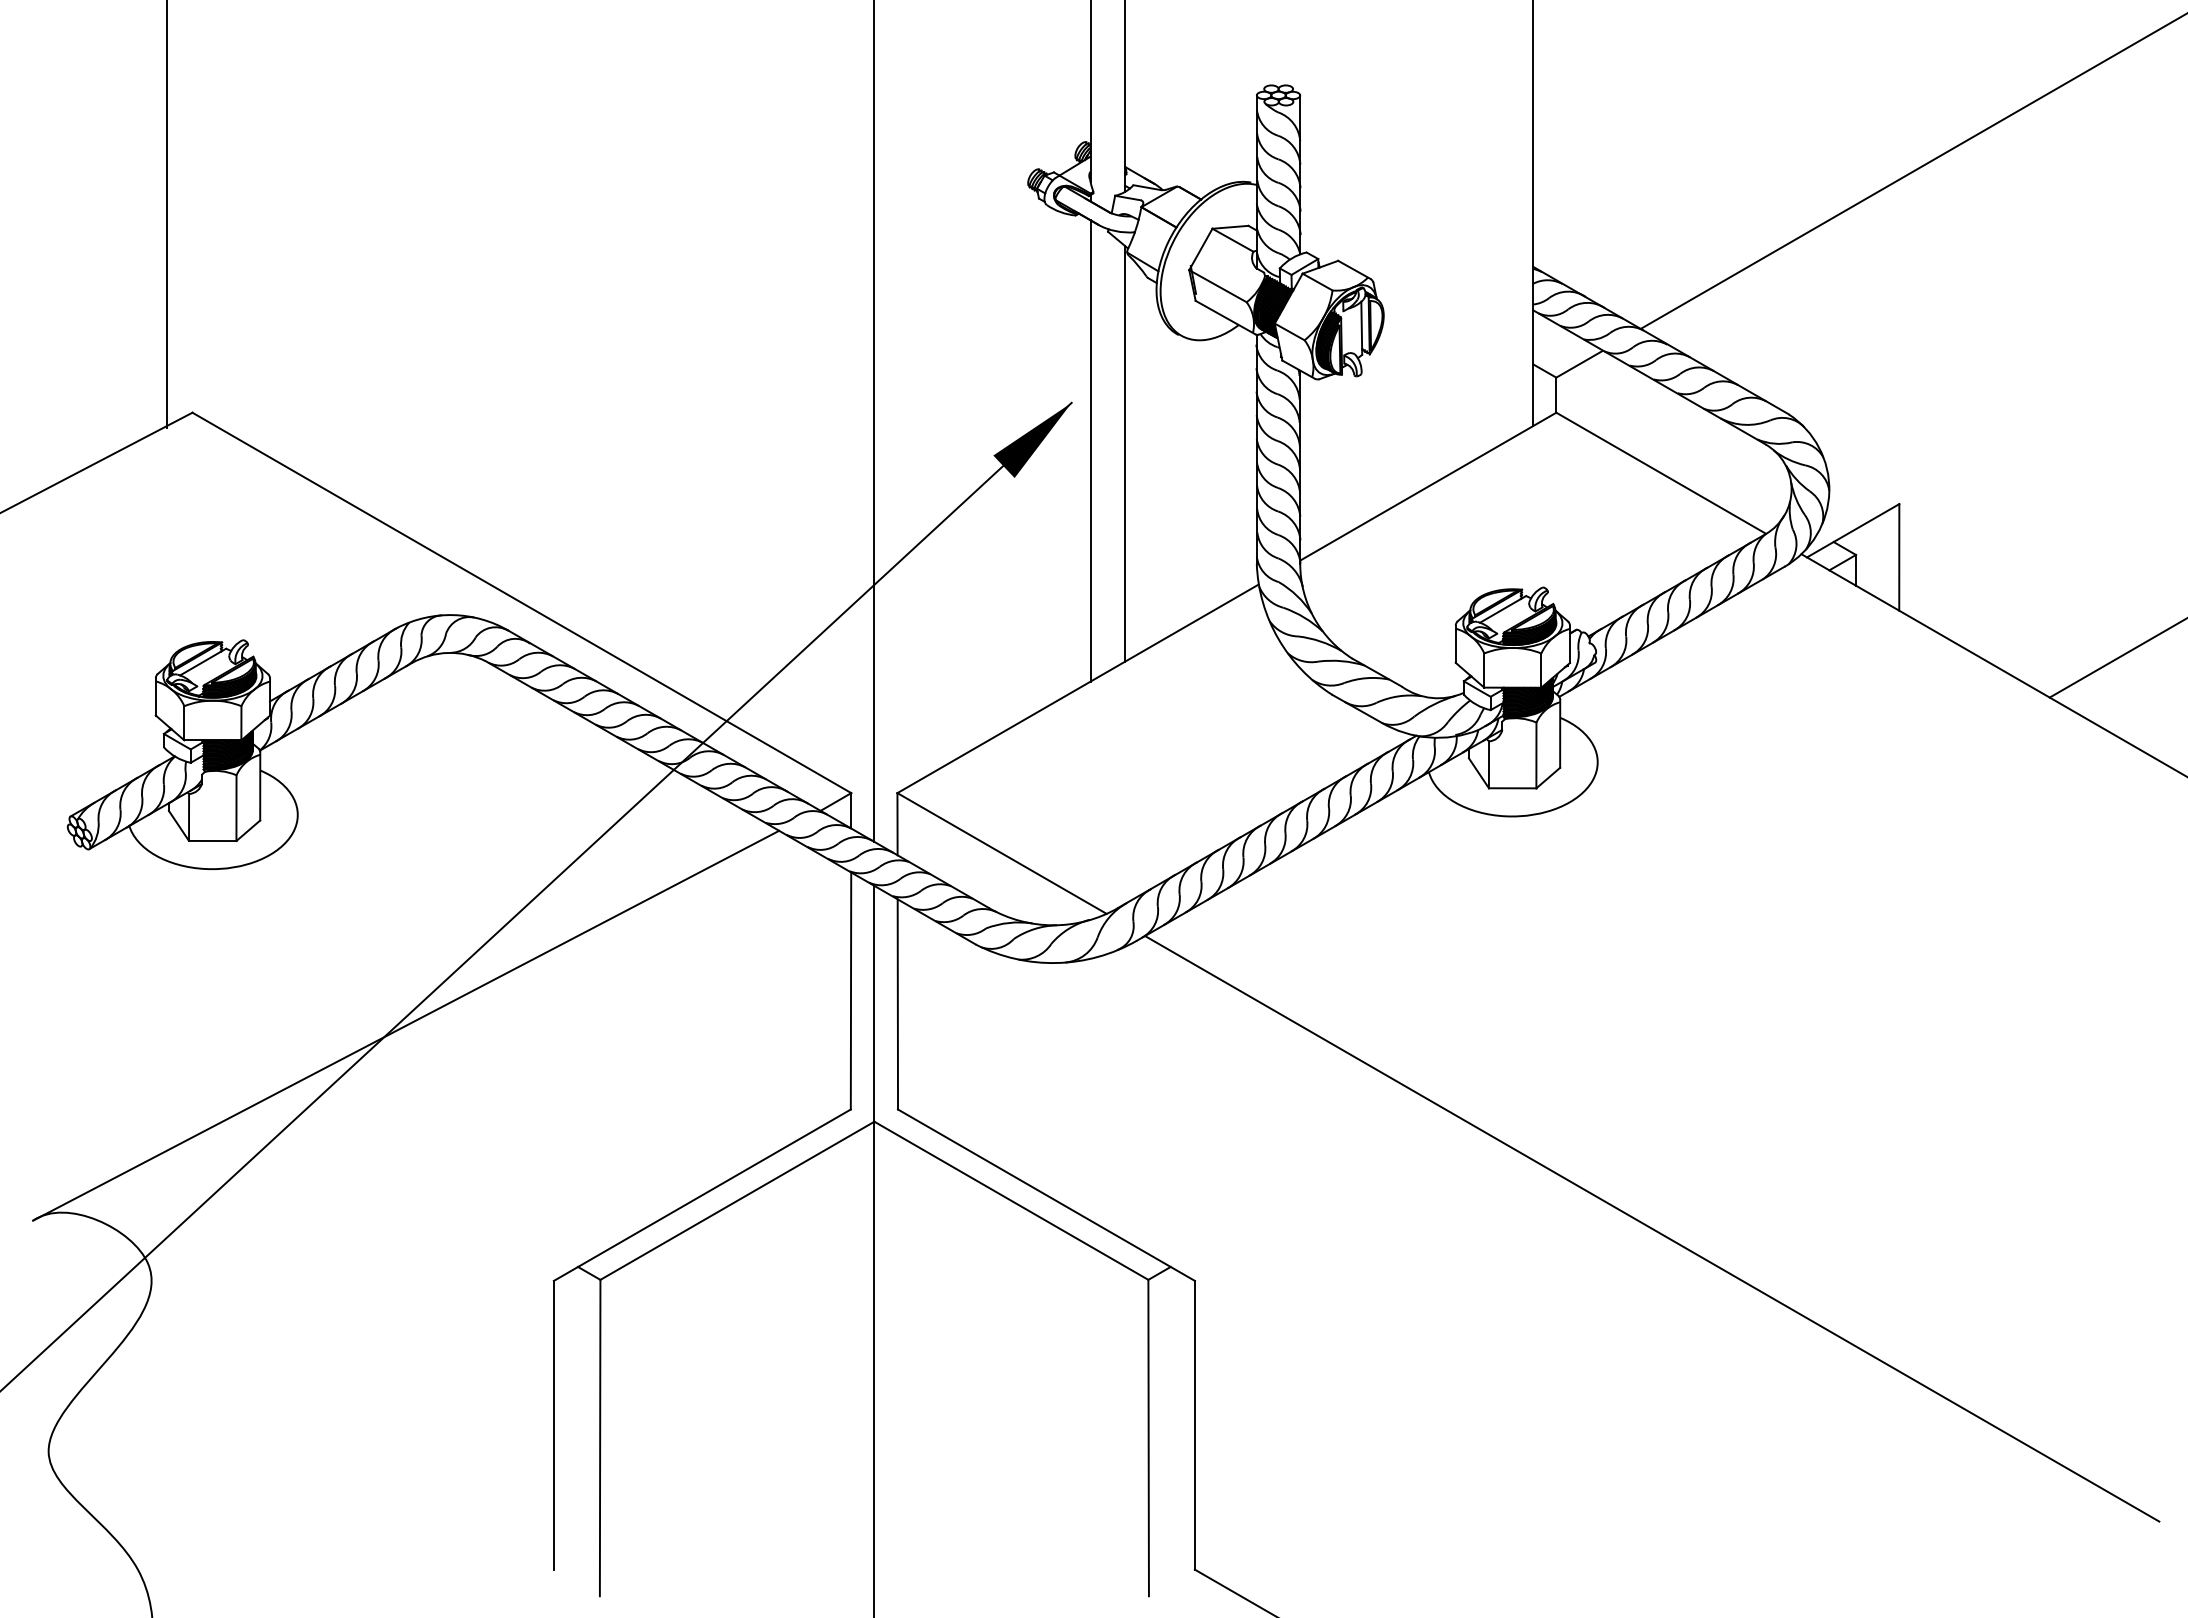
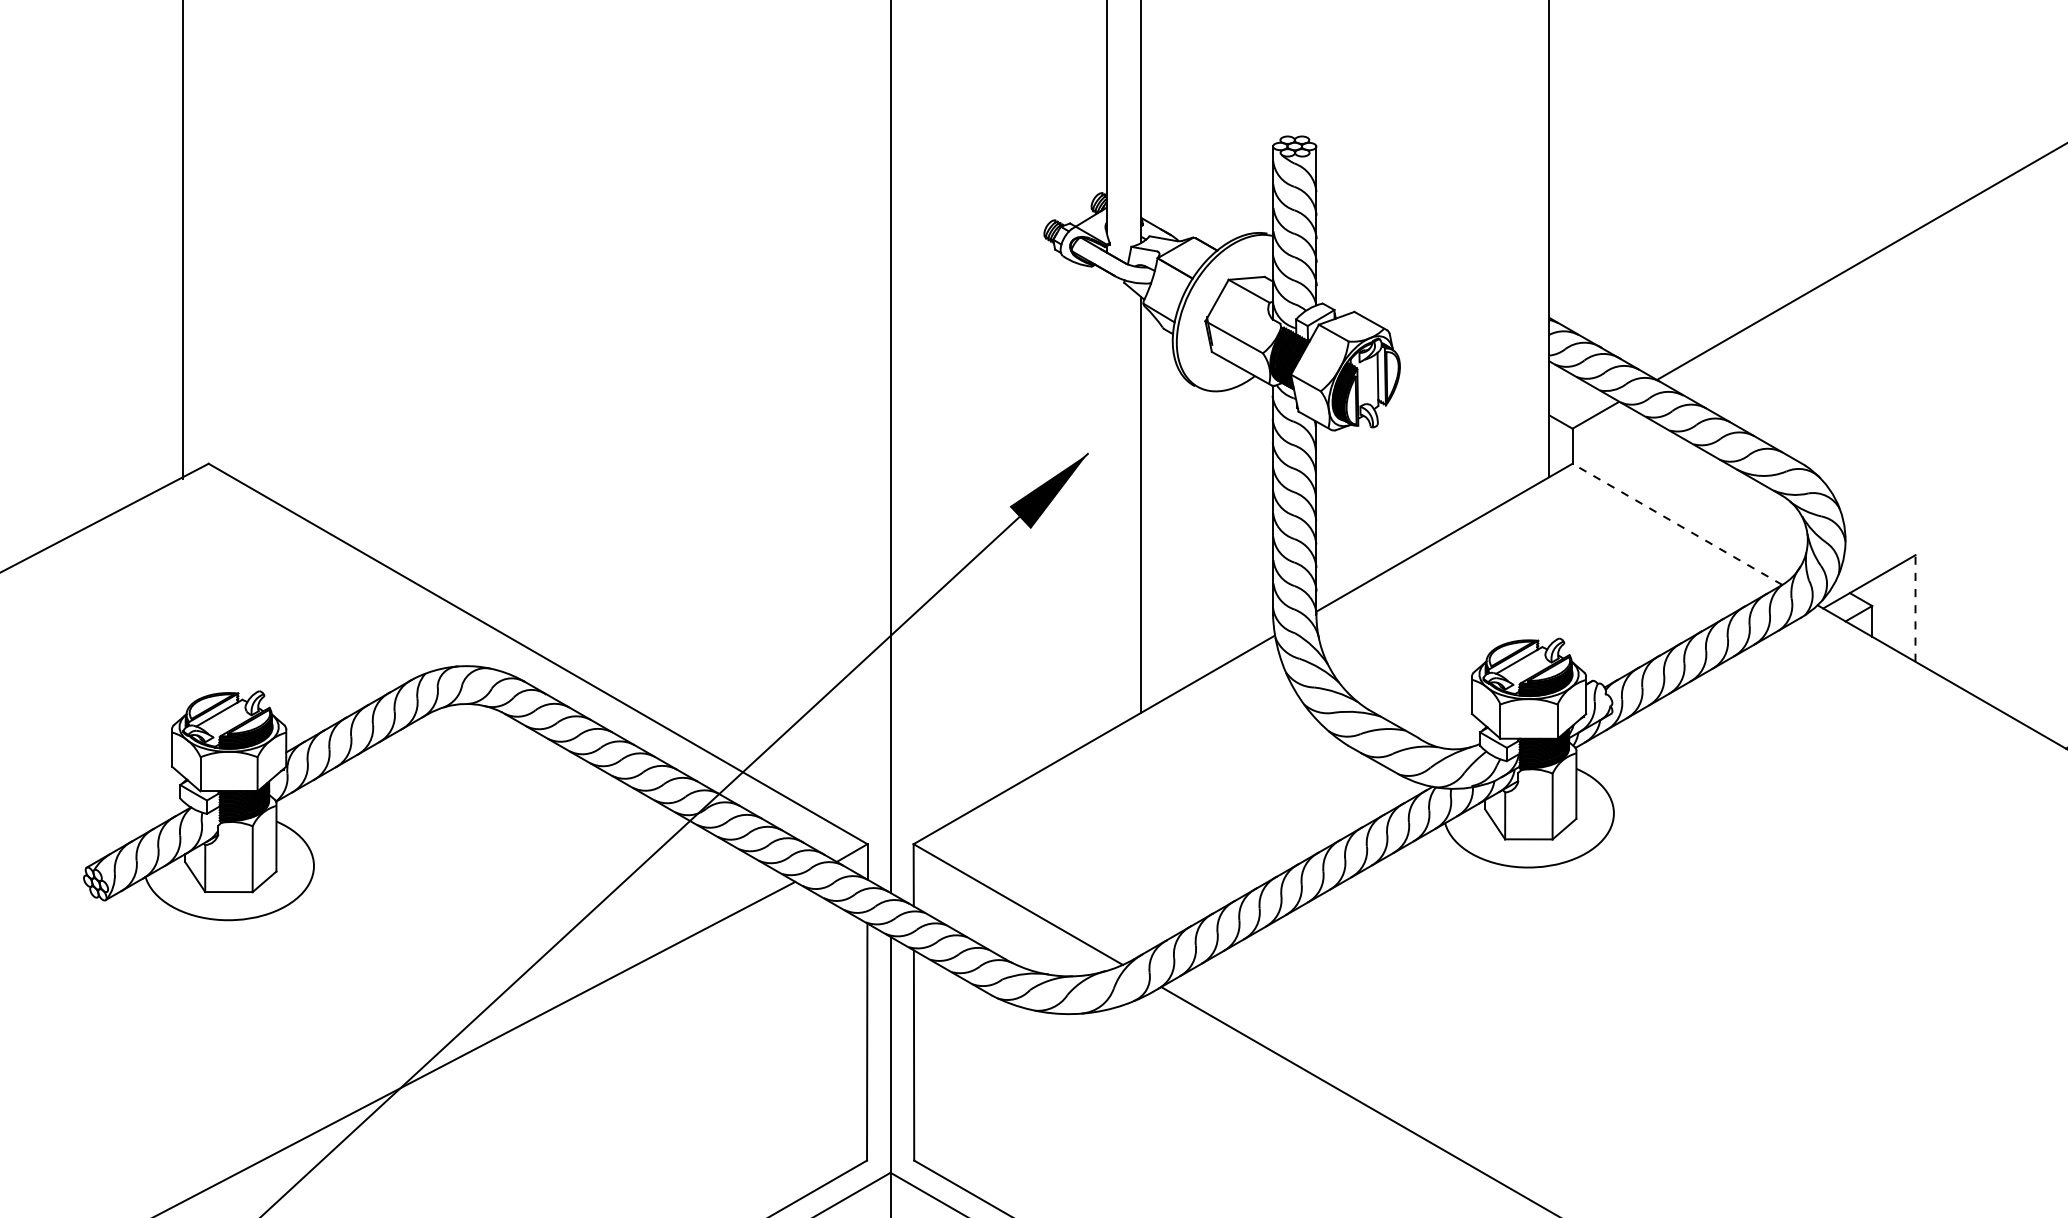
line: (1090, 450) -> (1106, 501), removed
line: (1660, 473) -> (1676, 524), solid -> dashed
line: (1899, 556) -> (1915, 607), solid -> dashed

